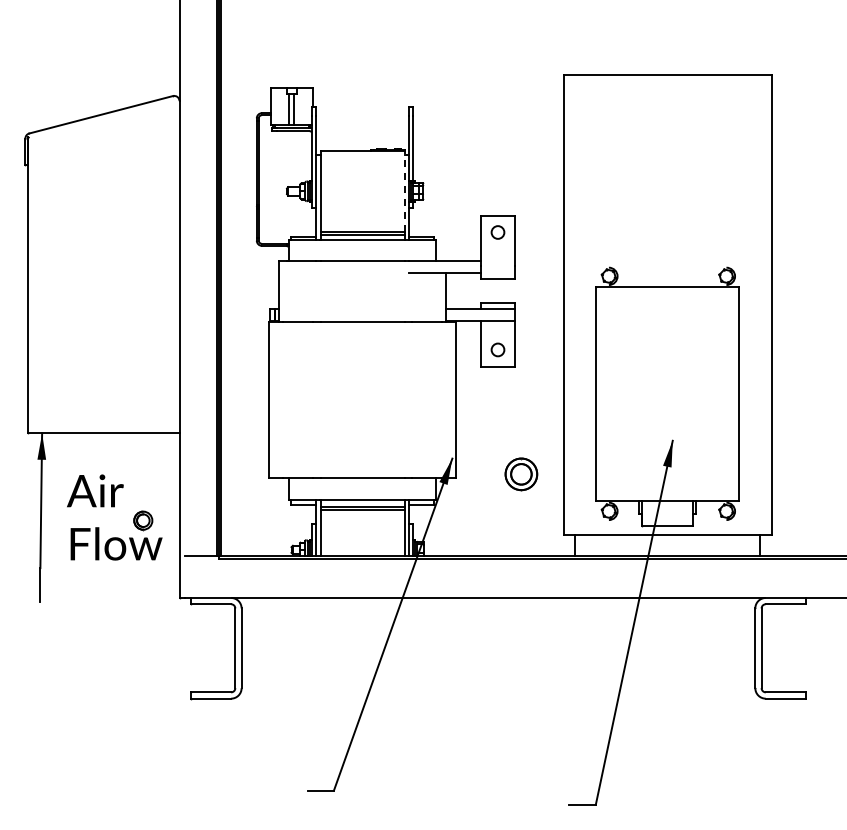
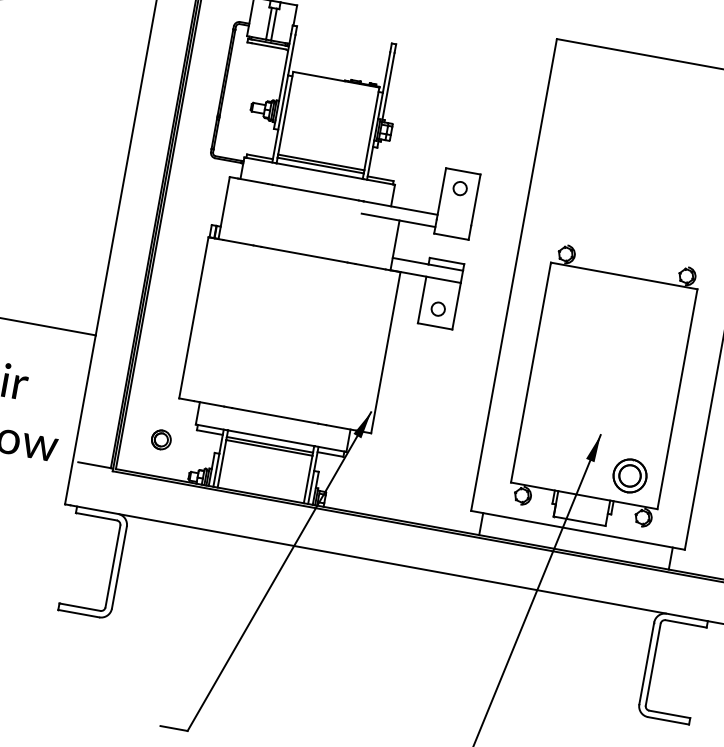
line: (404, 190) -> (372, 128), dashed -> solid
part: (521, 474) -> (630, 476), moved
part: (143, 520) -> (161, 439), moved

